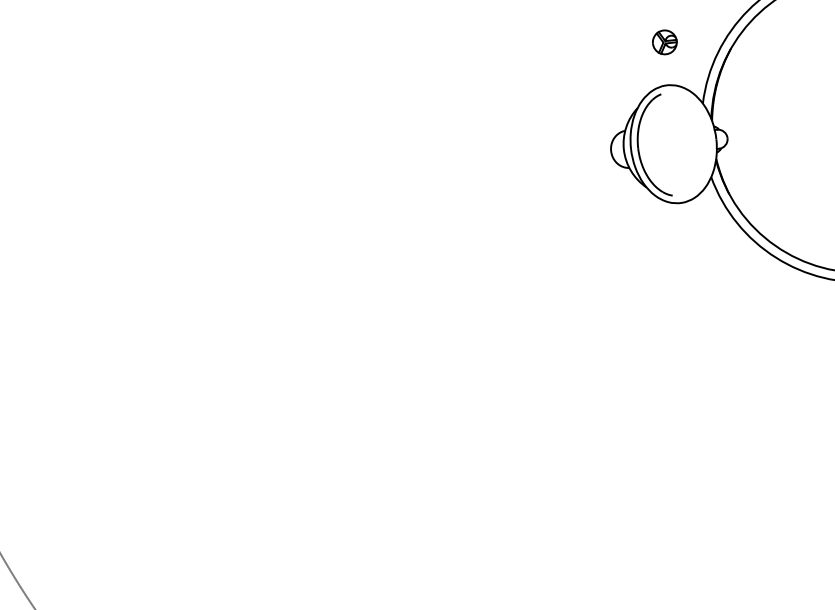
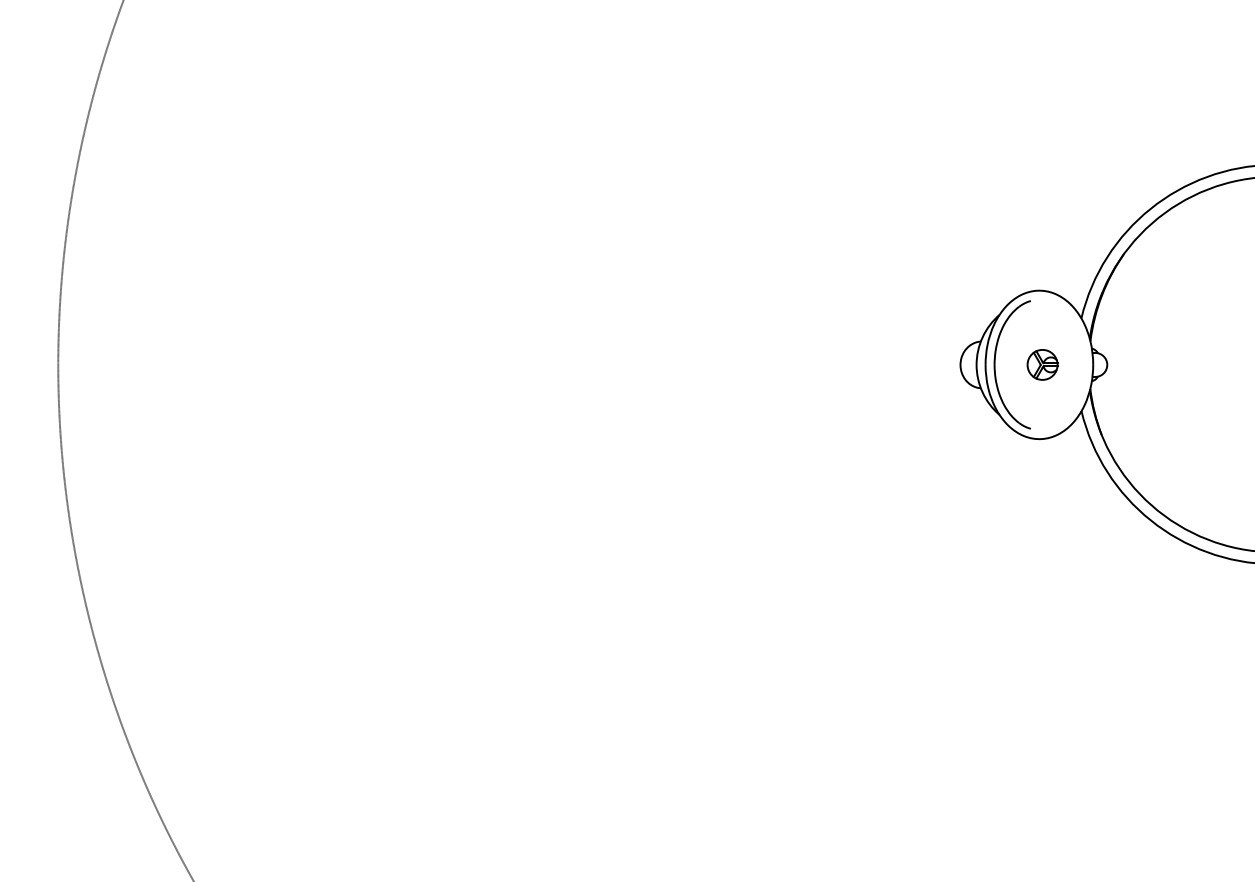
part: (664, 42) -> (1042, 364), moved

